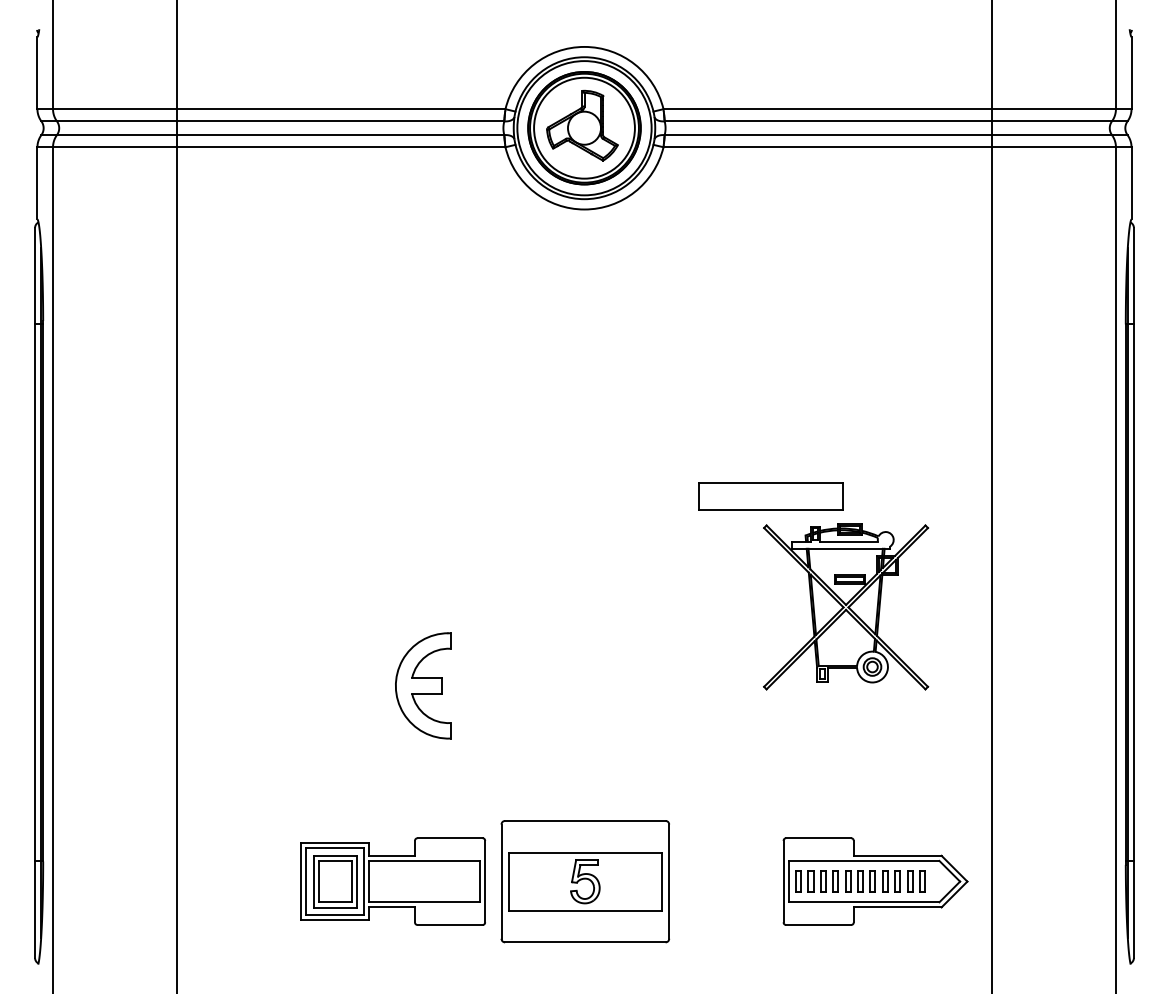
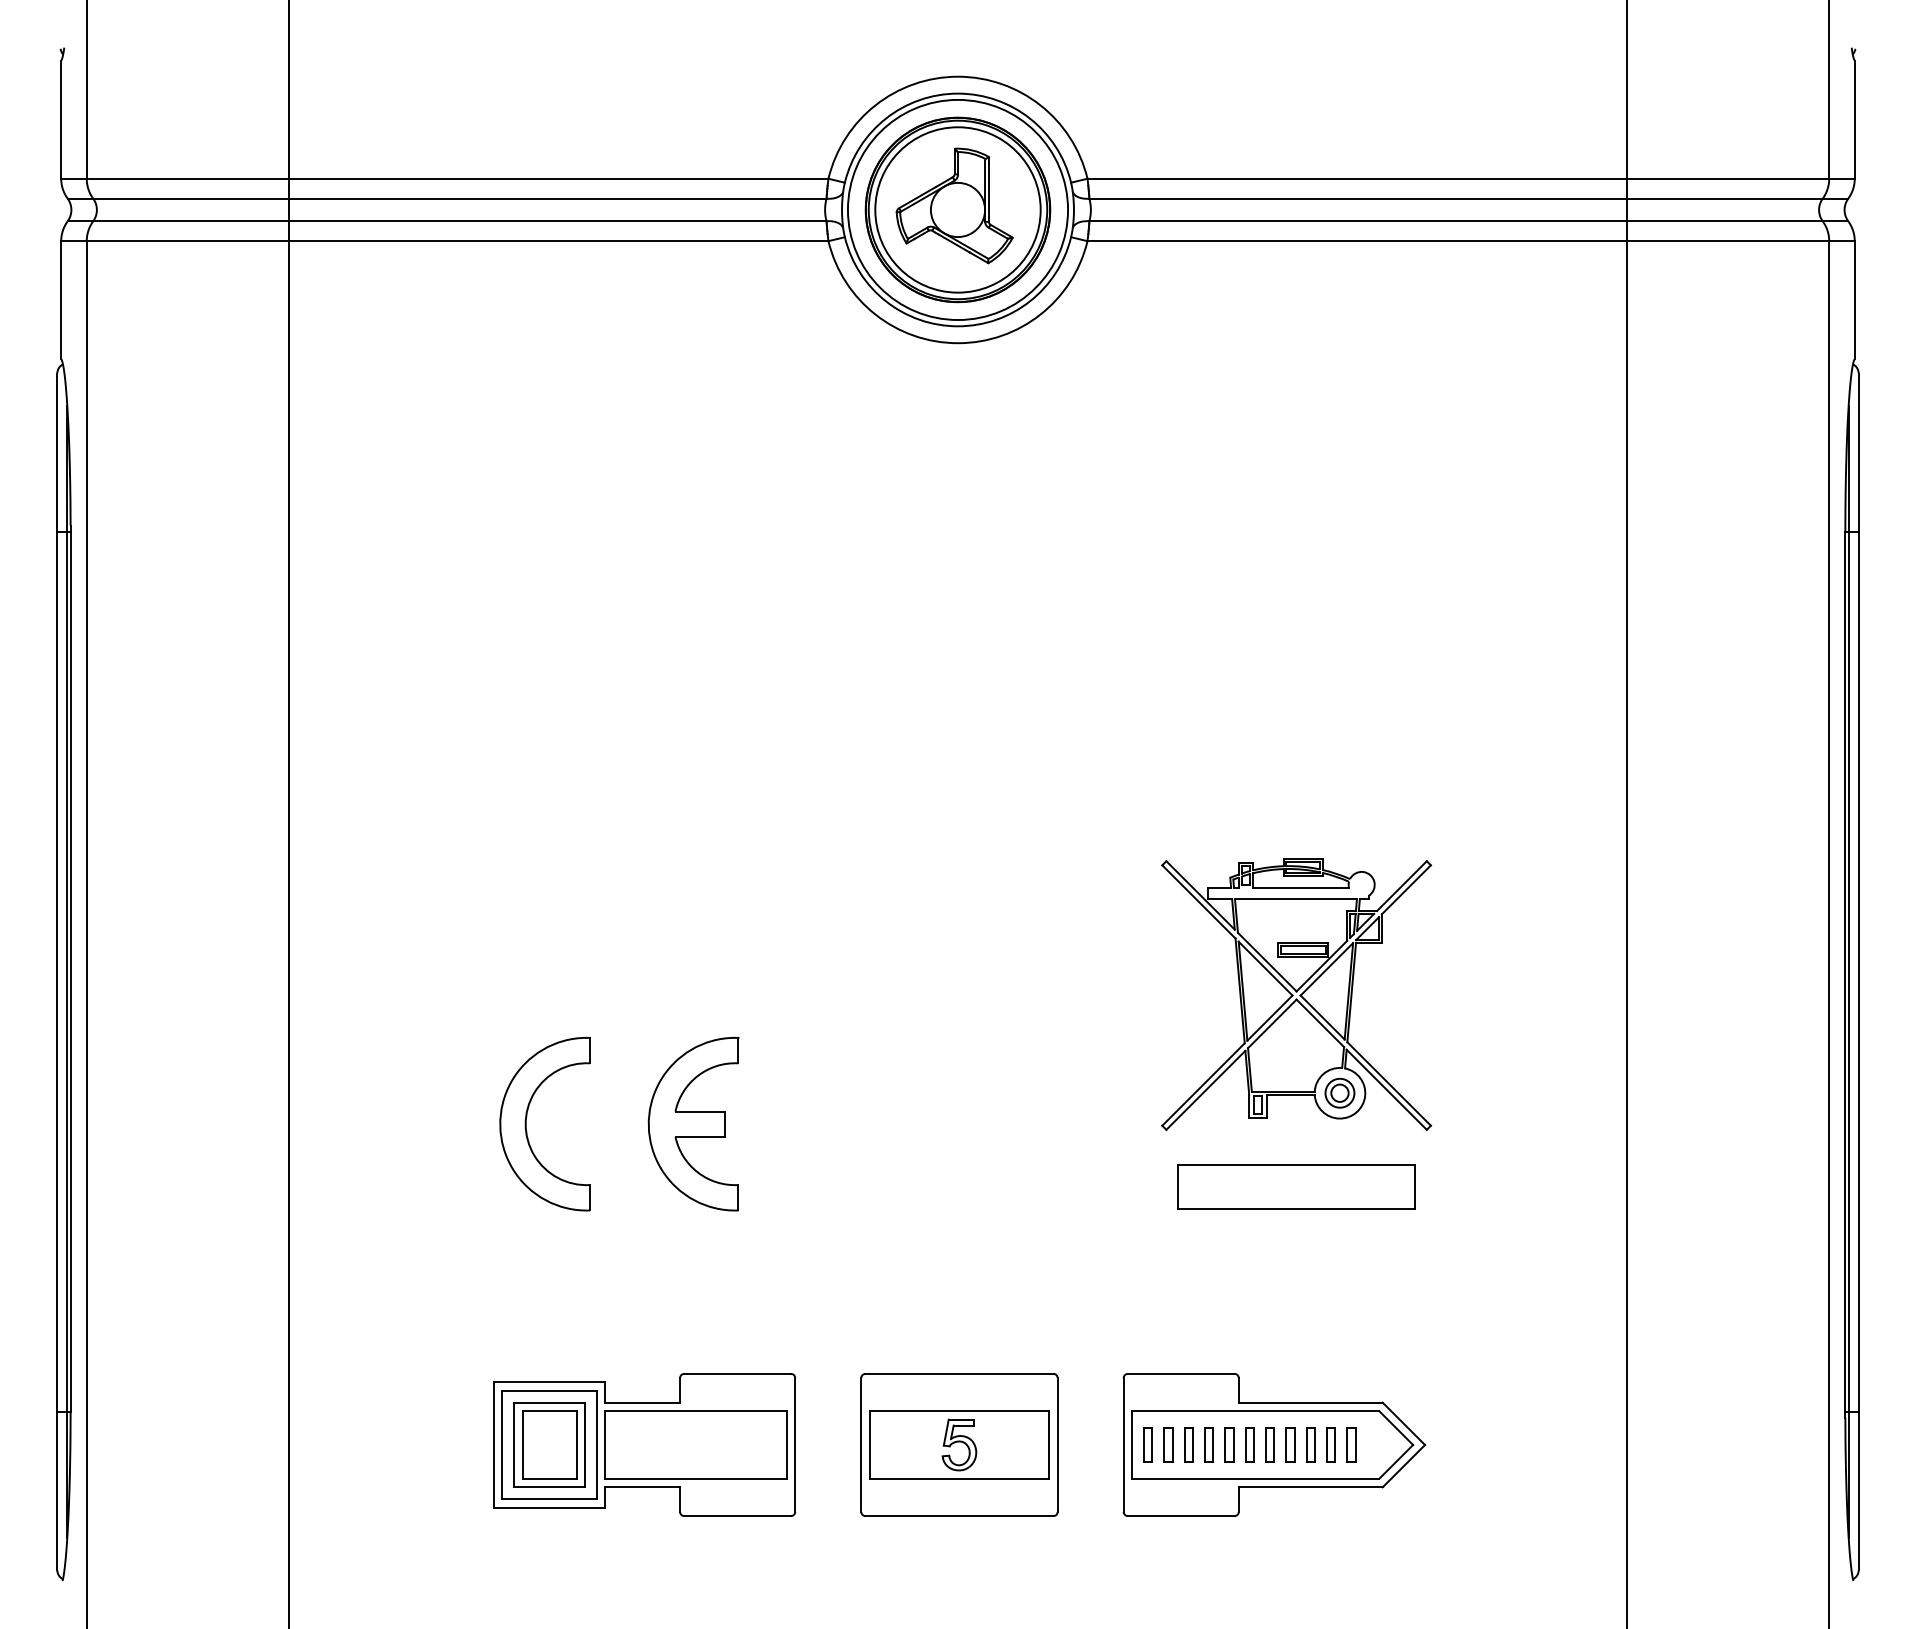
part: (770, 496) -> (1295, 1187), moved
part: (846, 606) -> (1297, 994), moved
part: (321, 685) -> (526, 1123), added
part: (585, 881) -> (959, 1444), size x0.71
part: (875, 881) -> (1274, 1444), moved

